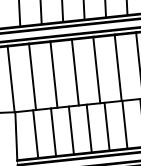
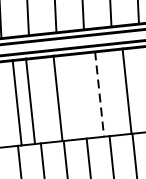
line: (96, 70) -> (99, 94), solid -> dashed
line: (74, 72) -> (56, 98), moved
line: (53, 74) -> (29, 101), moved

